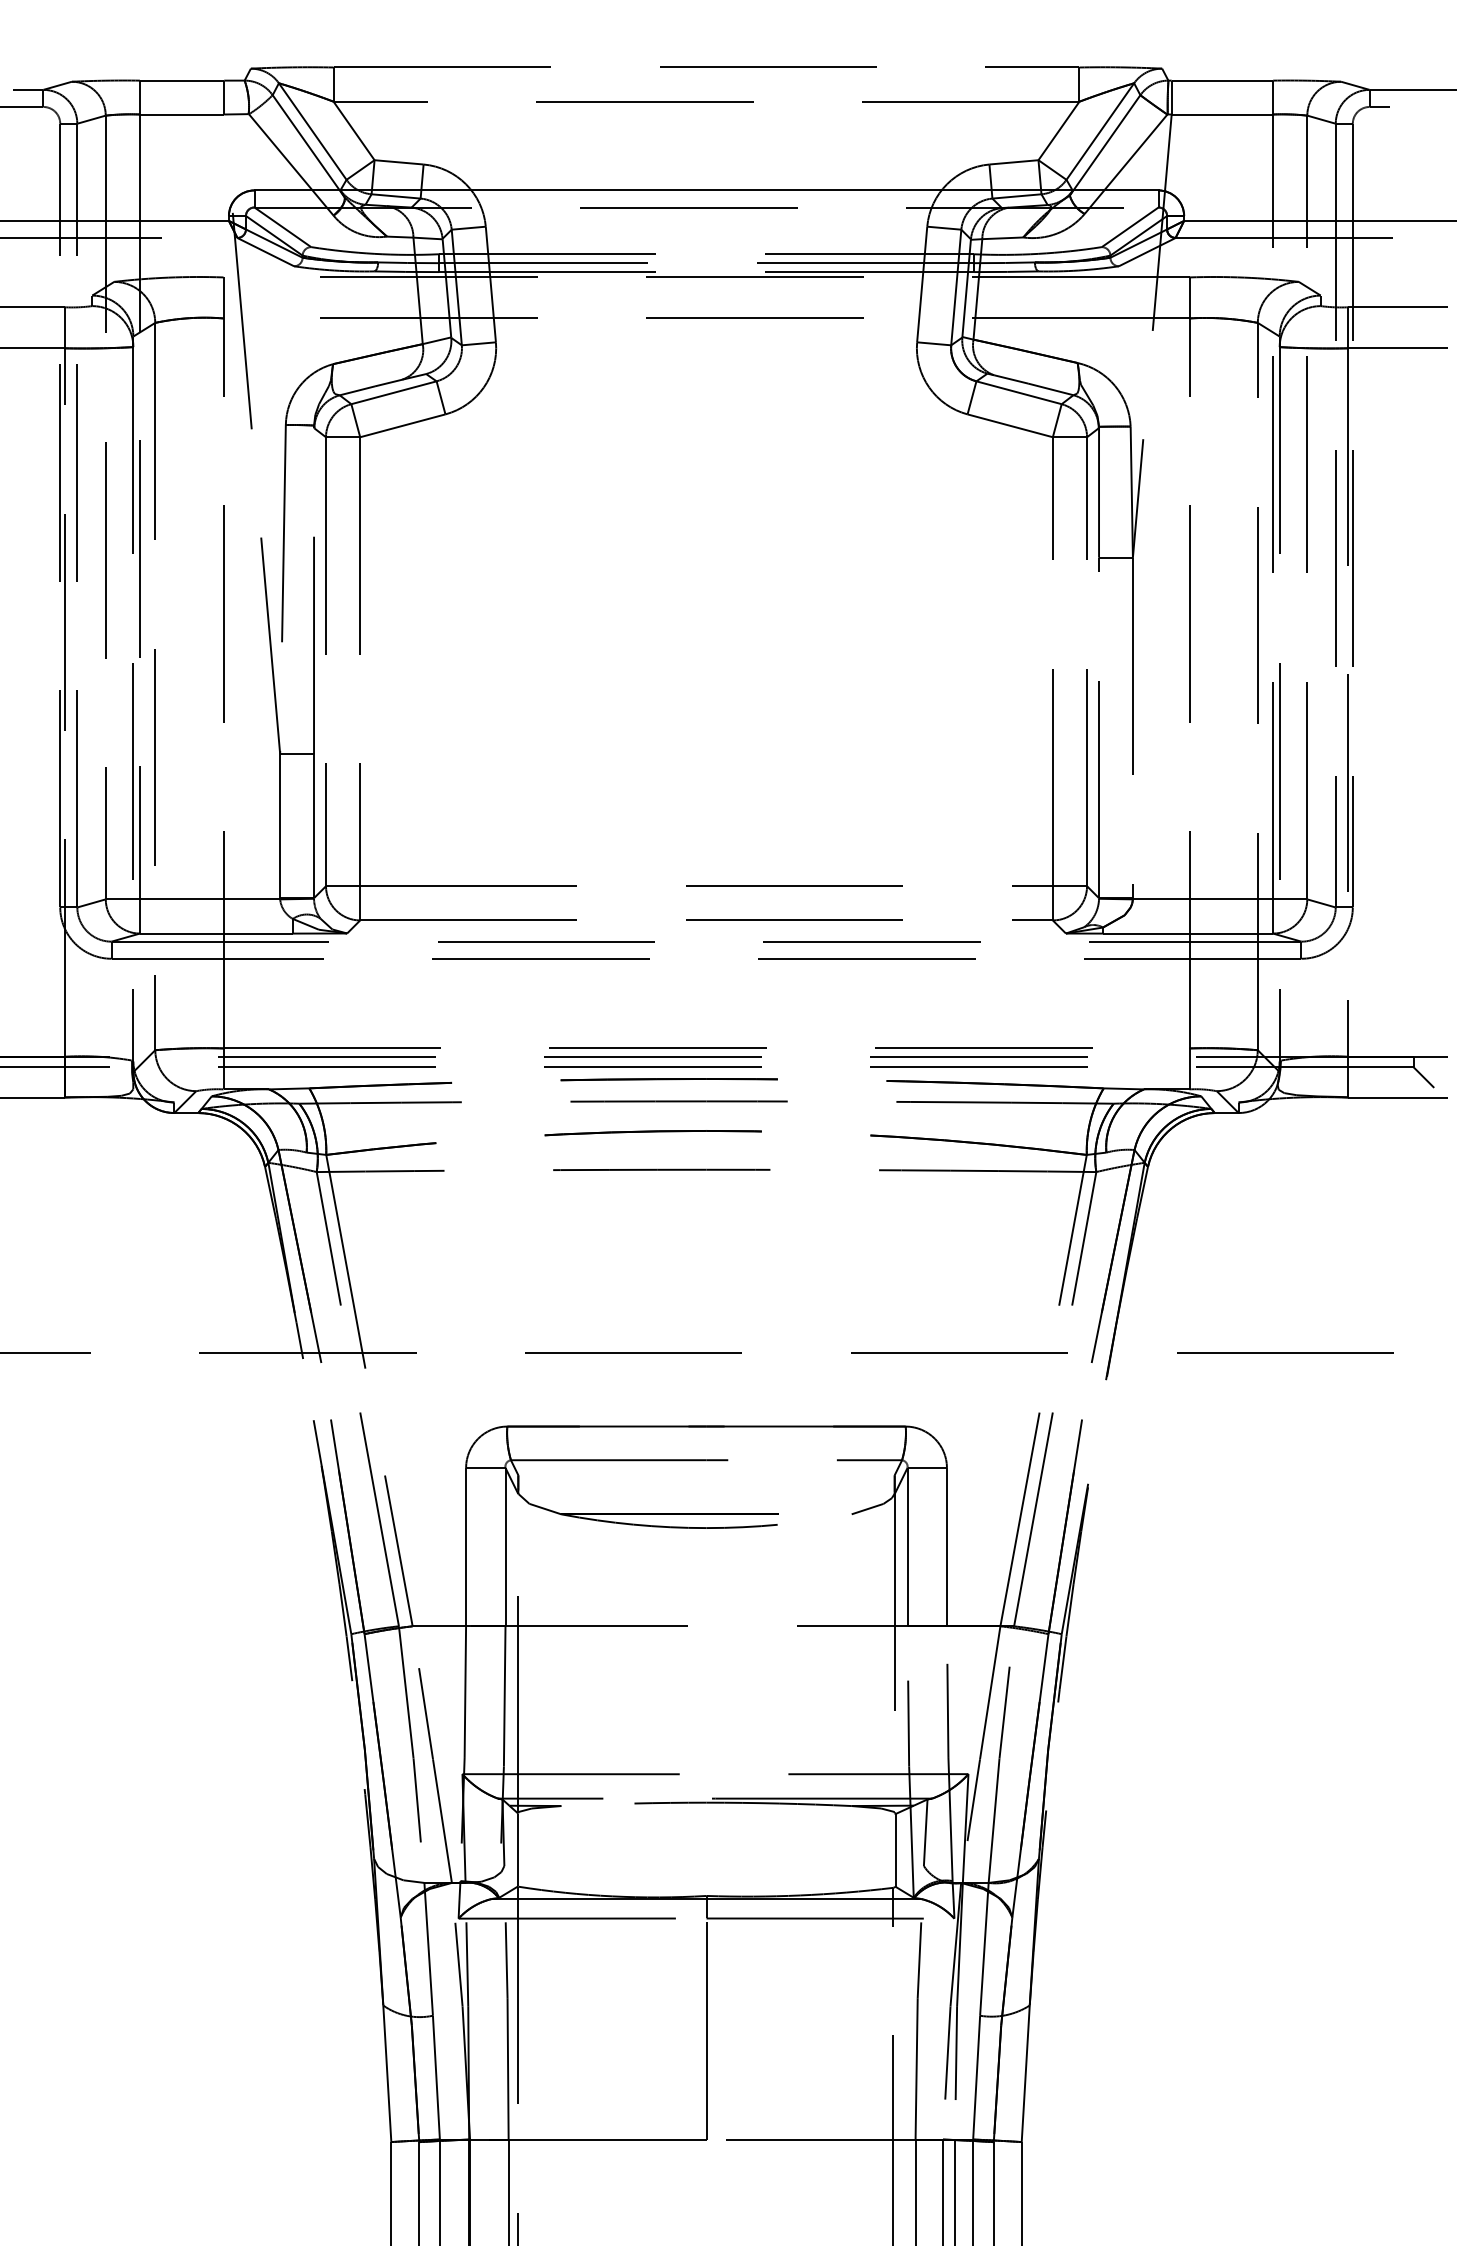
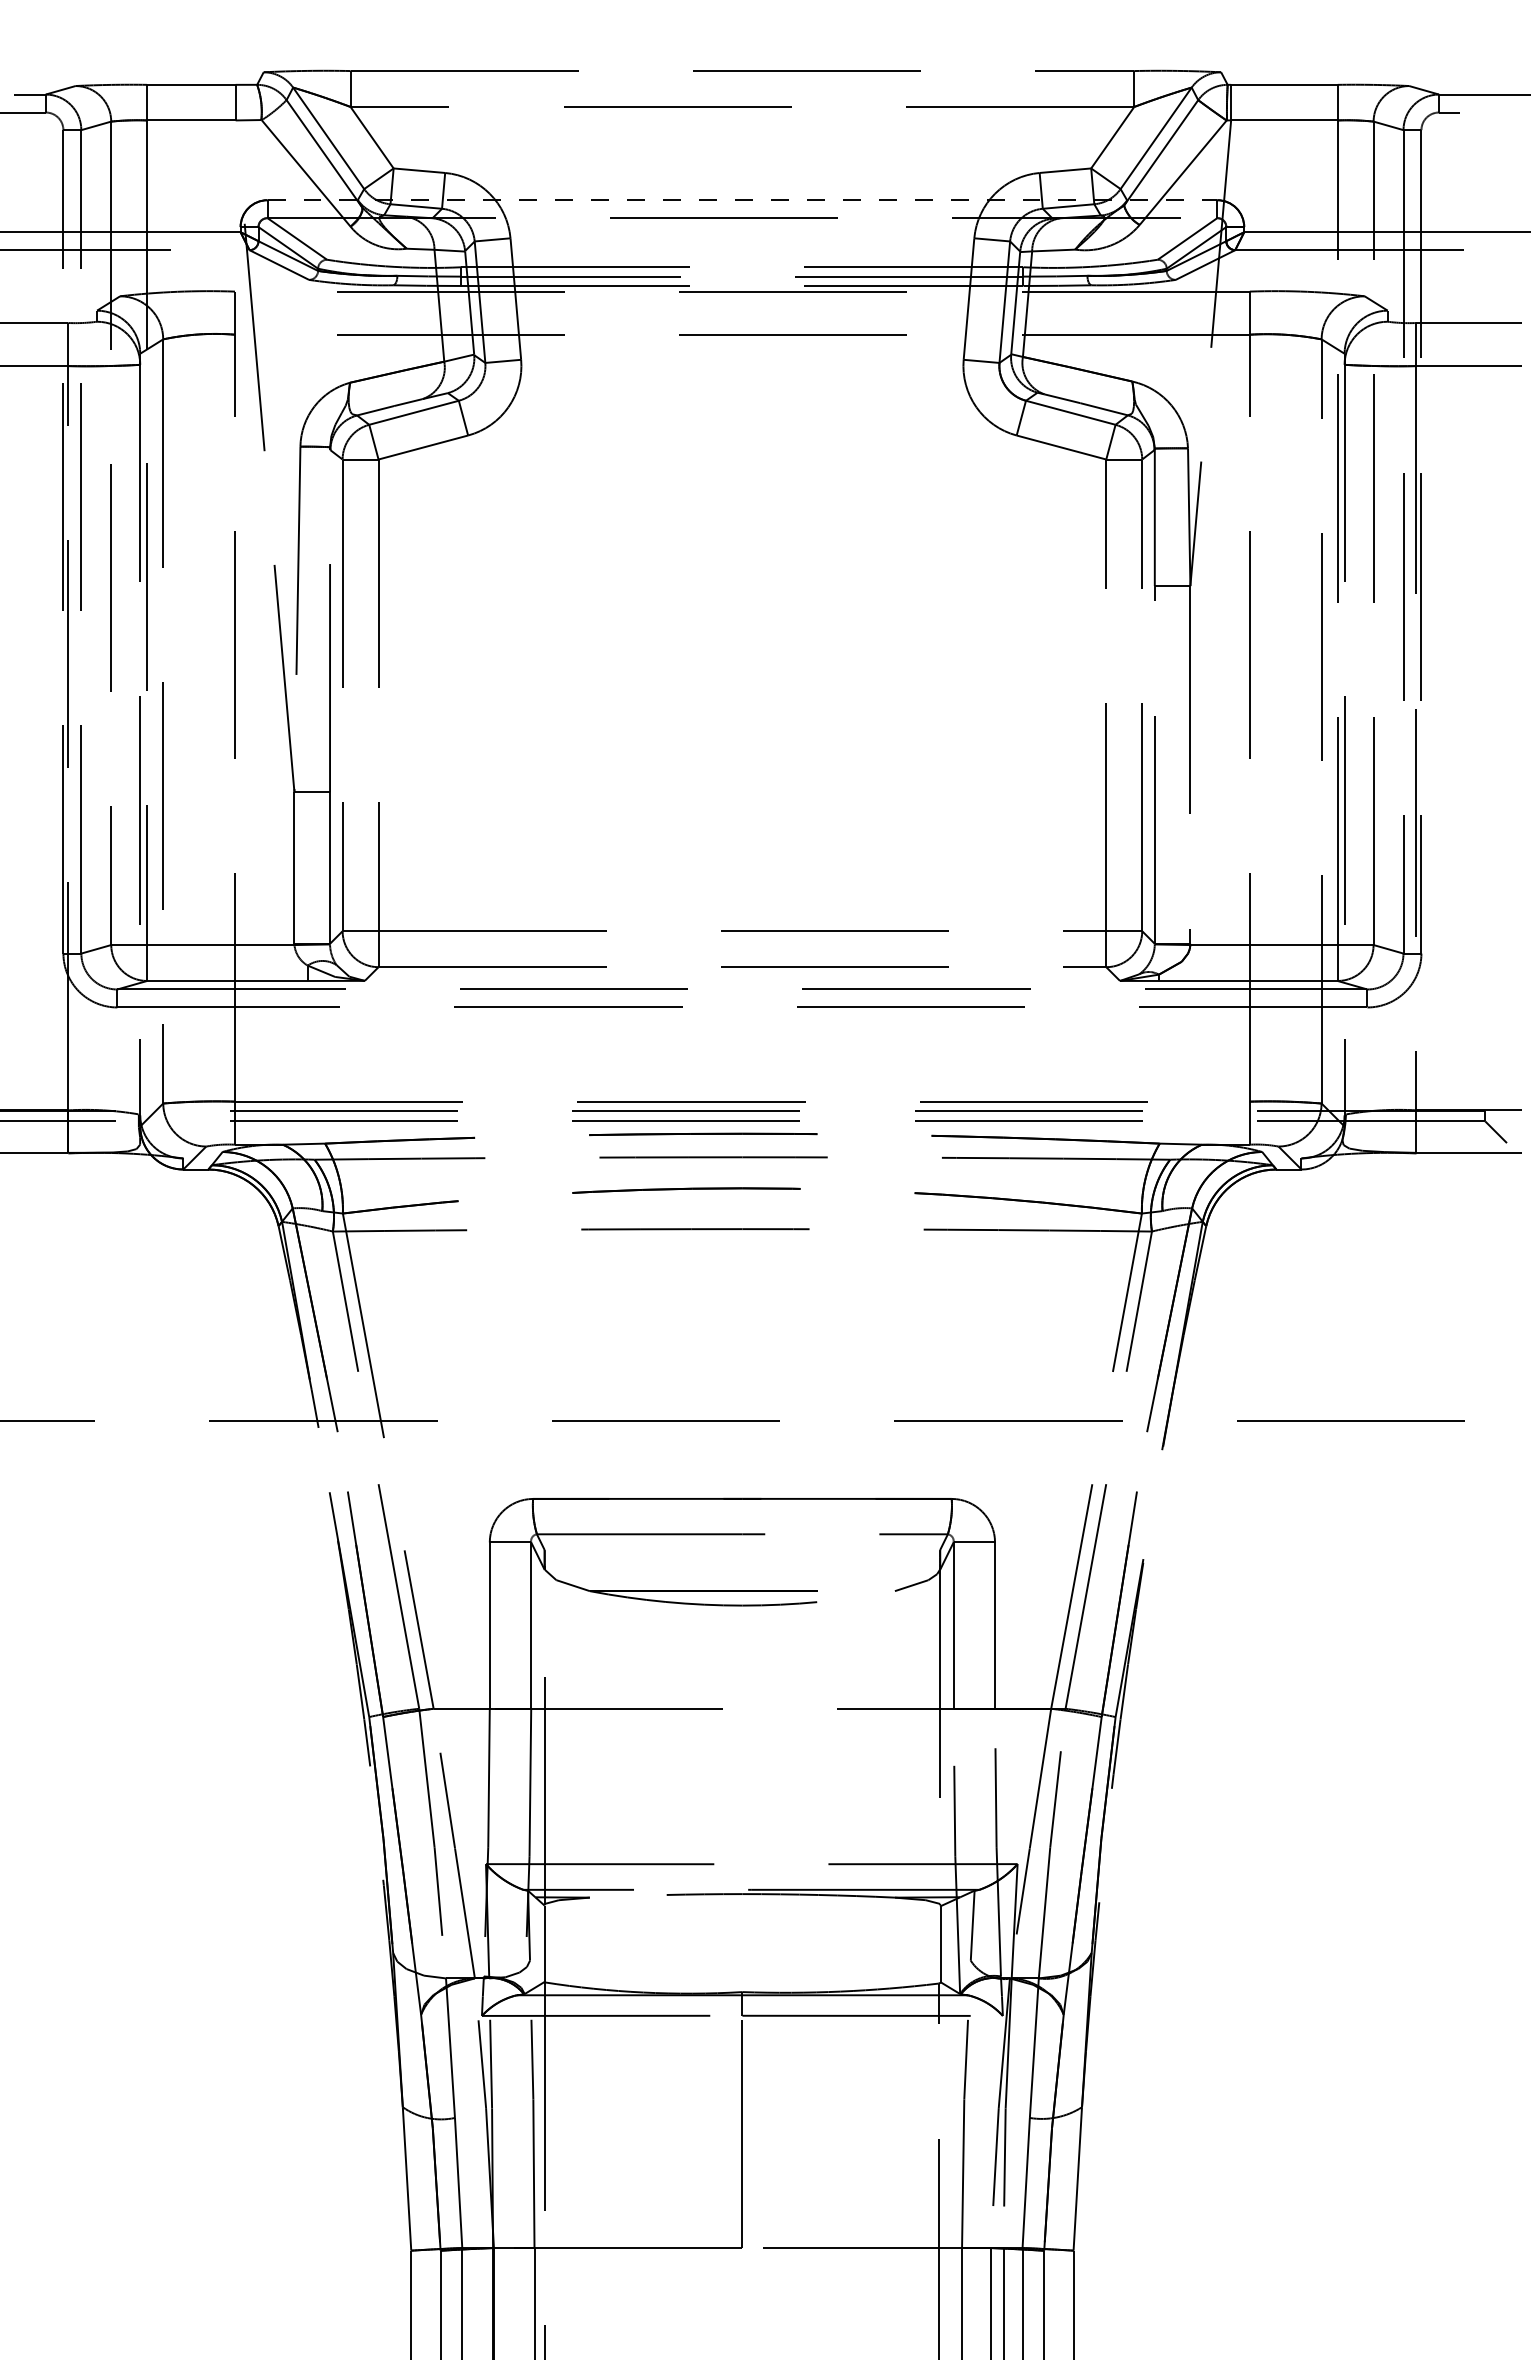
line: (706, 190) -> (742, 200), solid -> dashed

